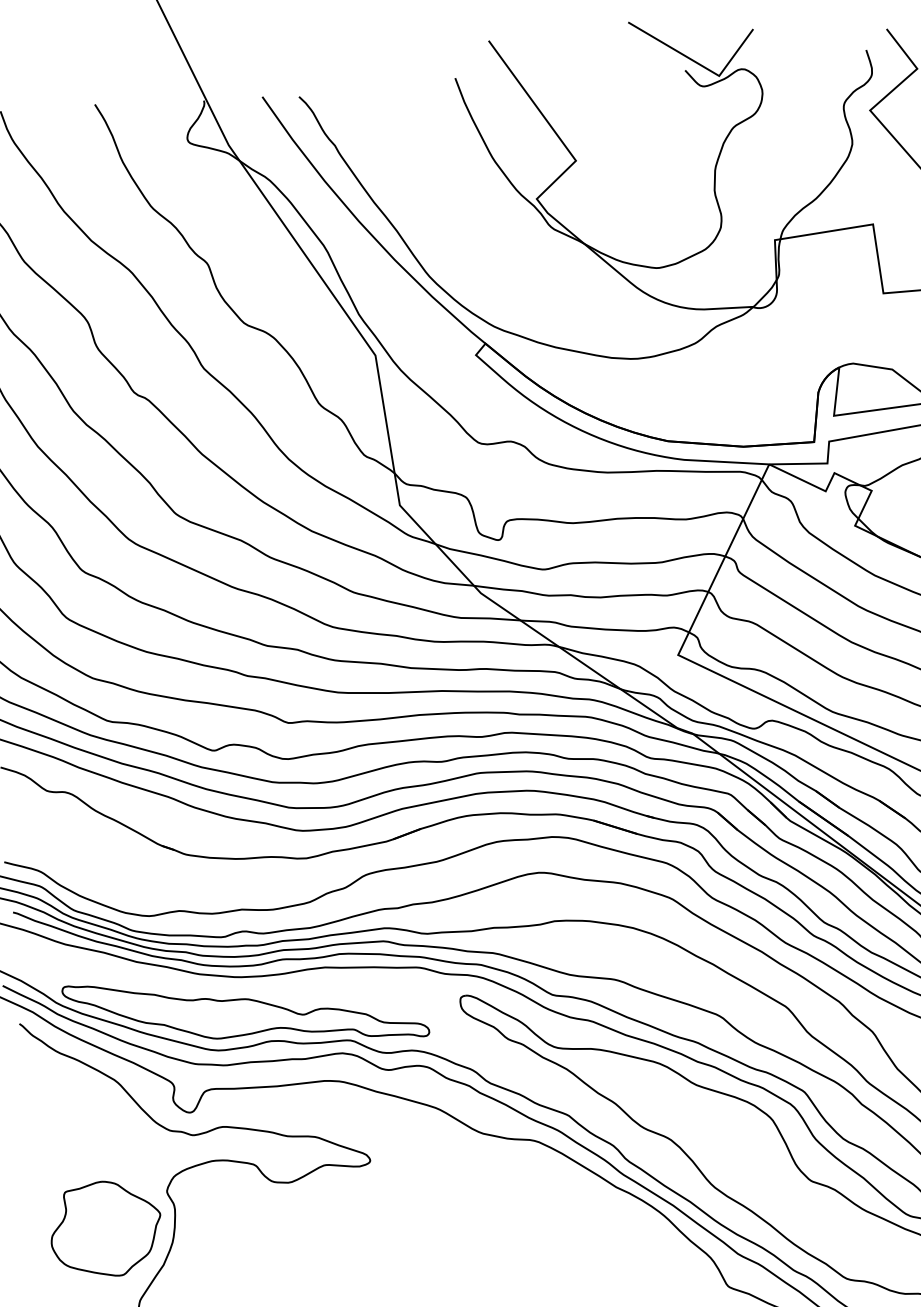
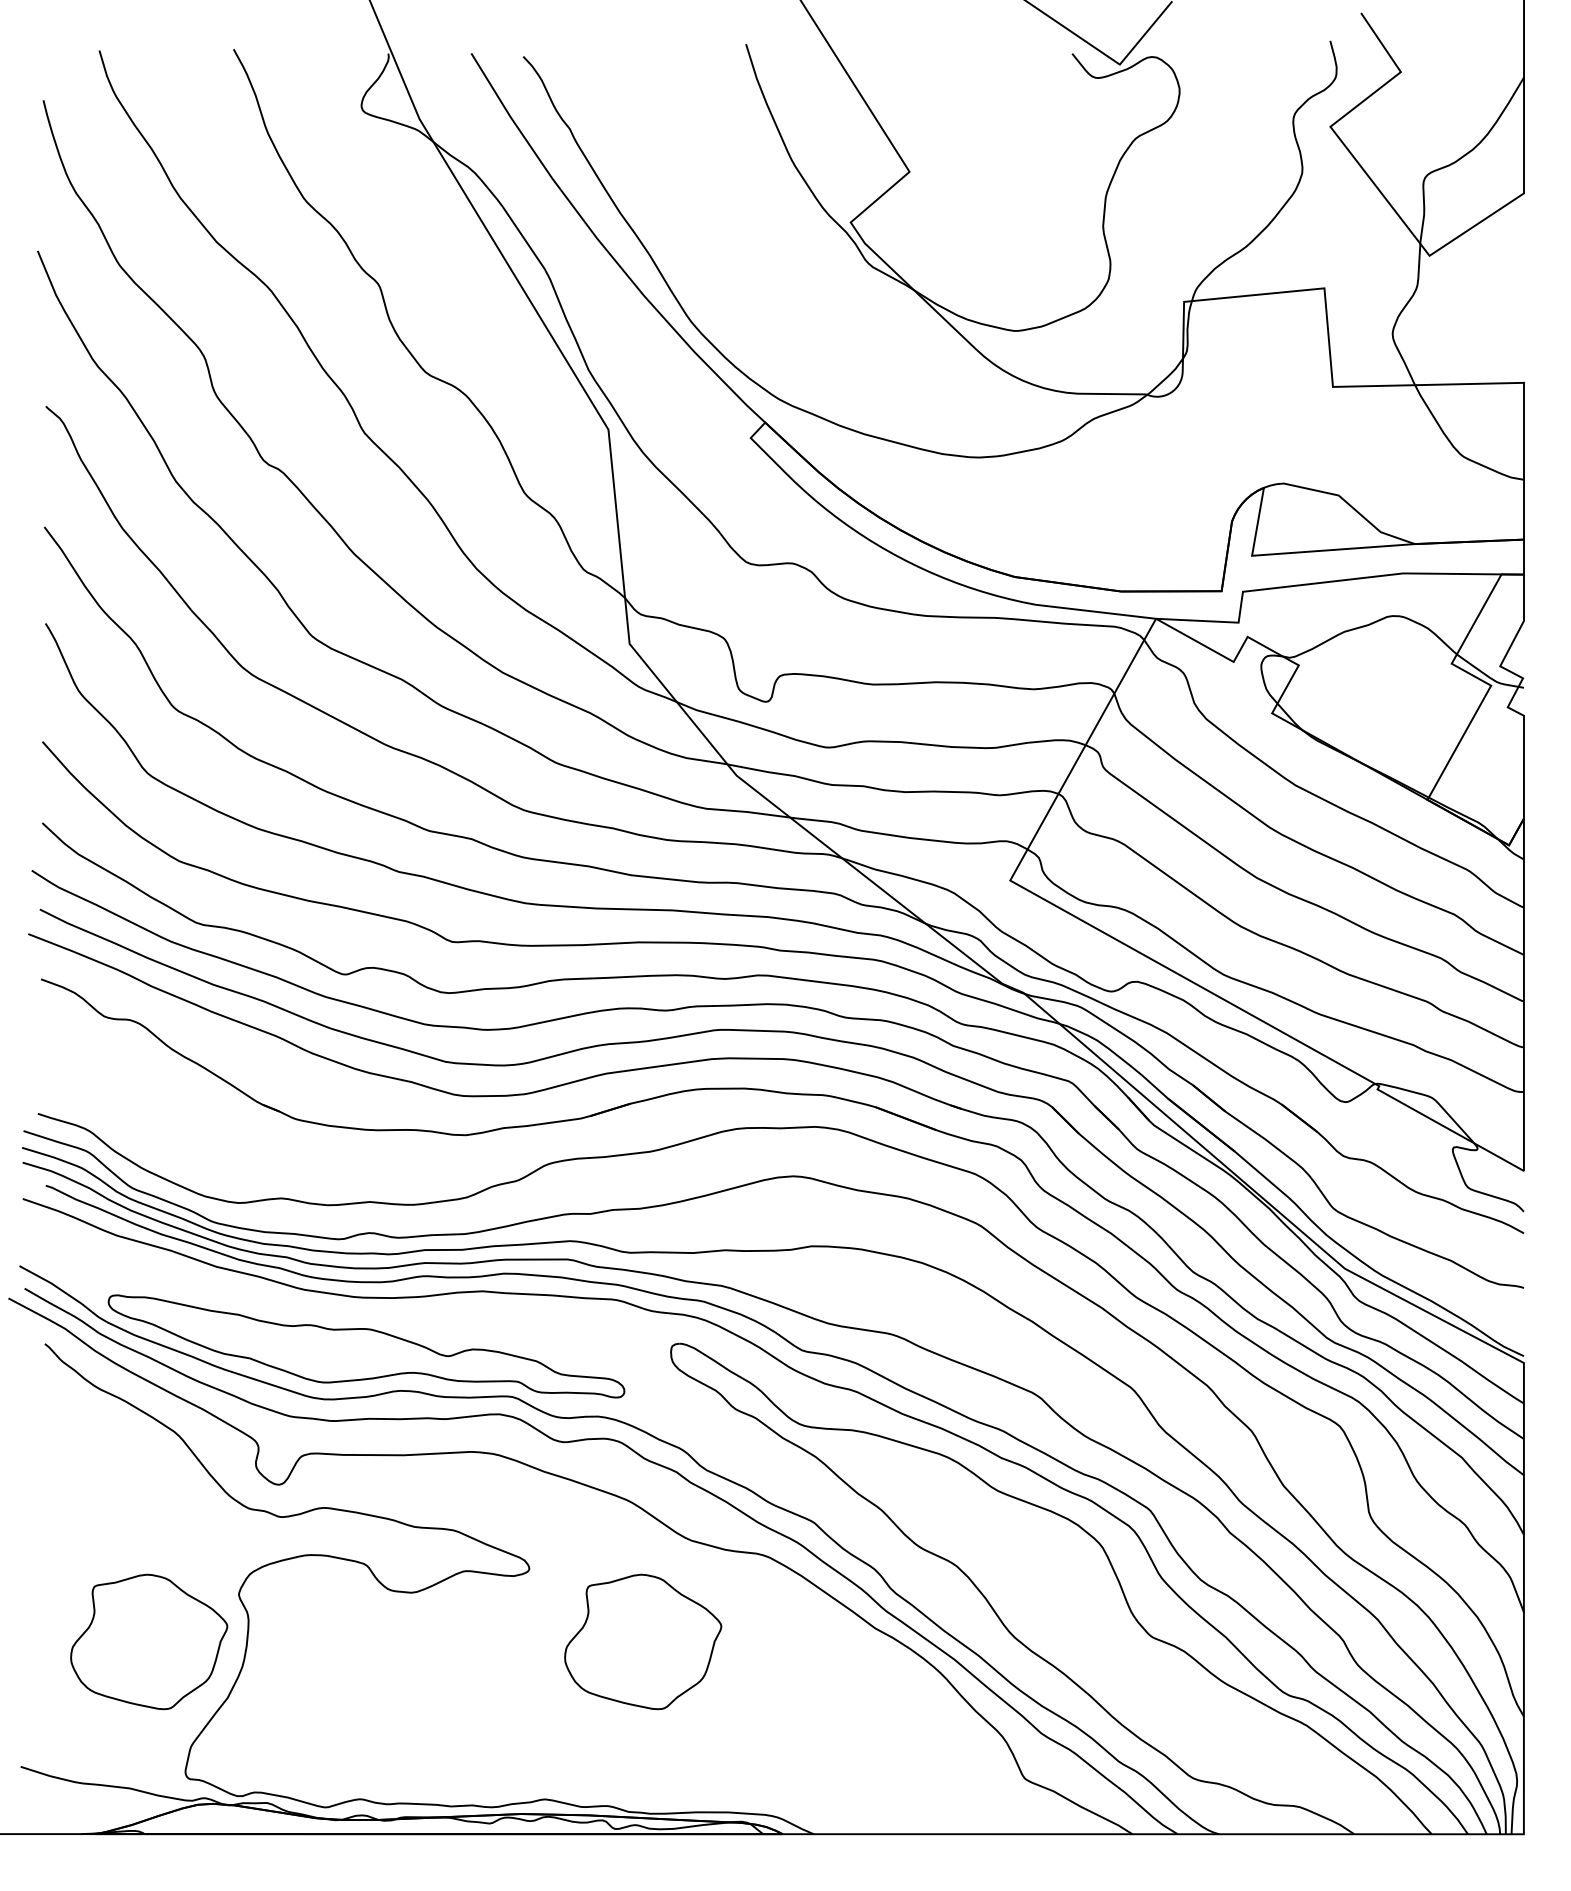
part: (453, 1206) -> (643, 1641), added

